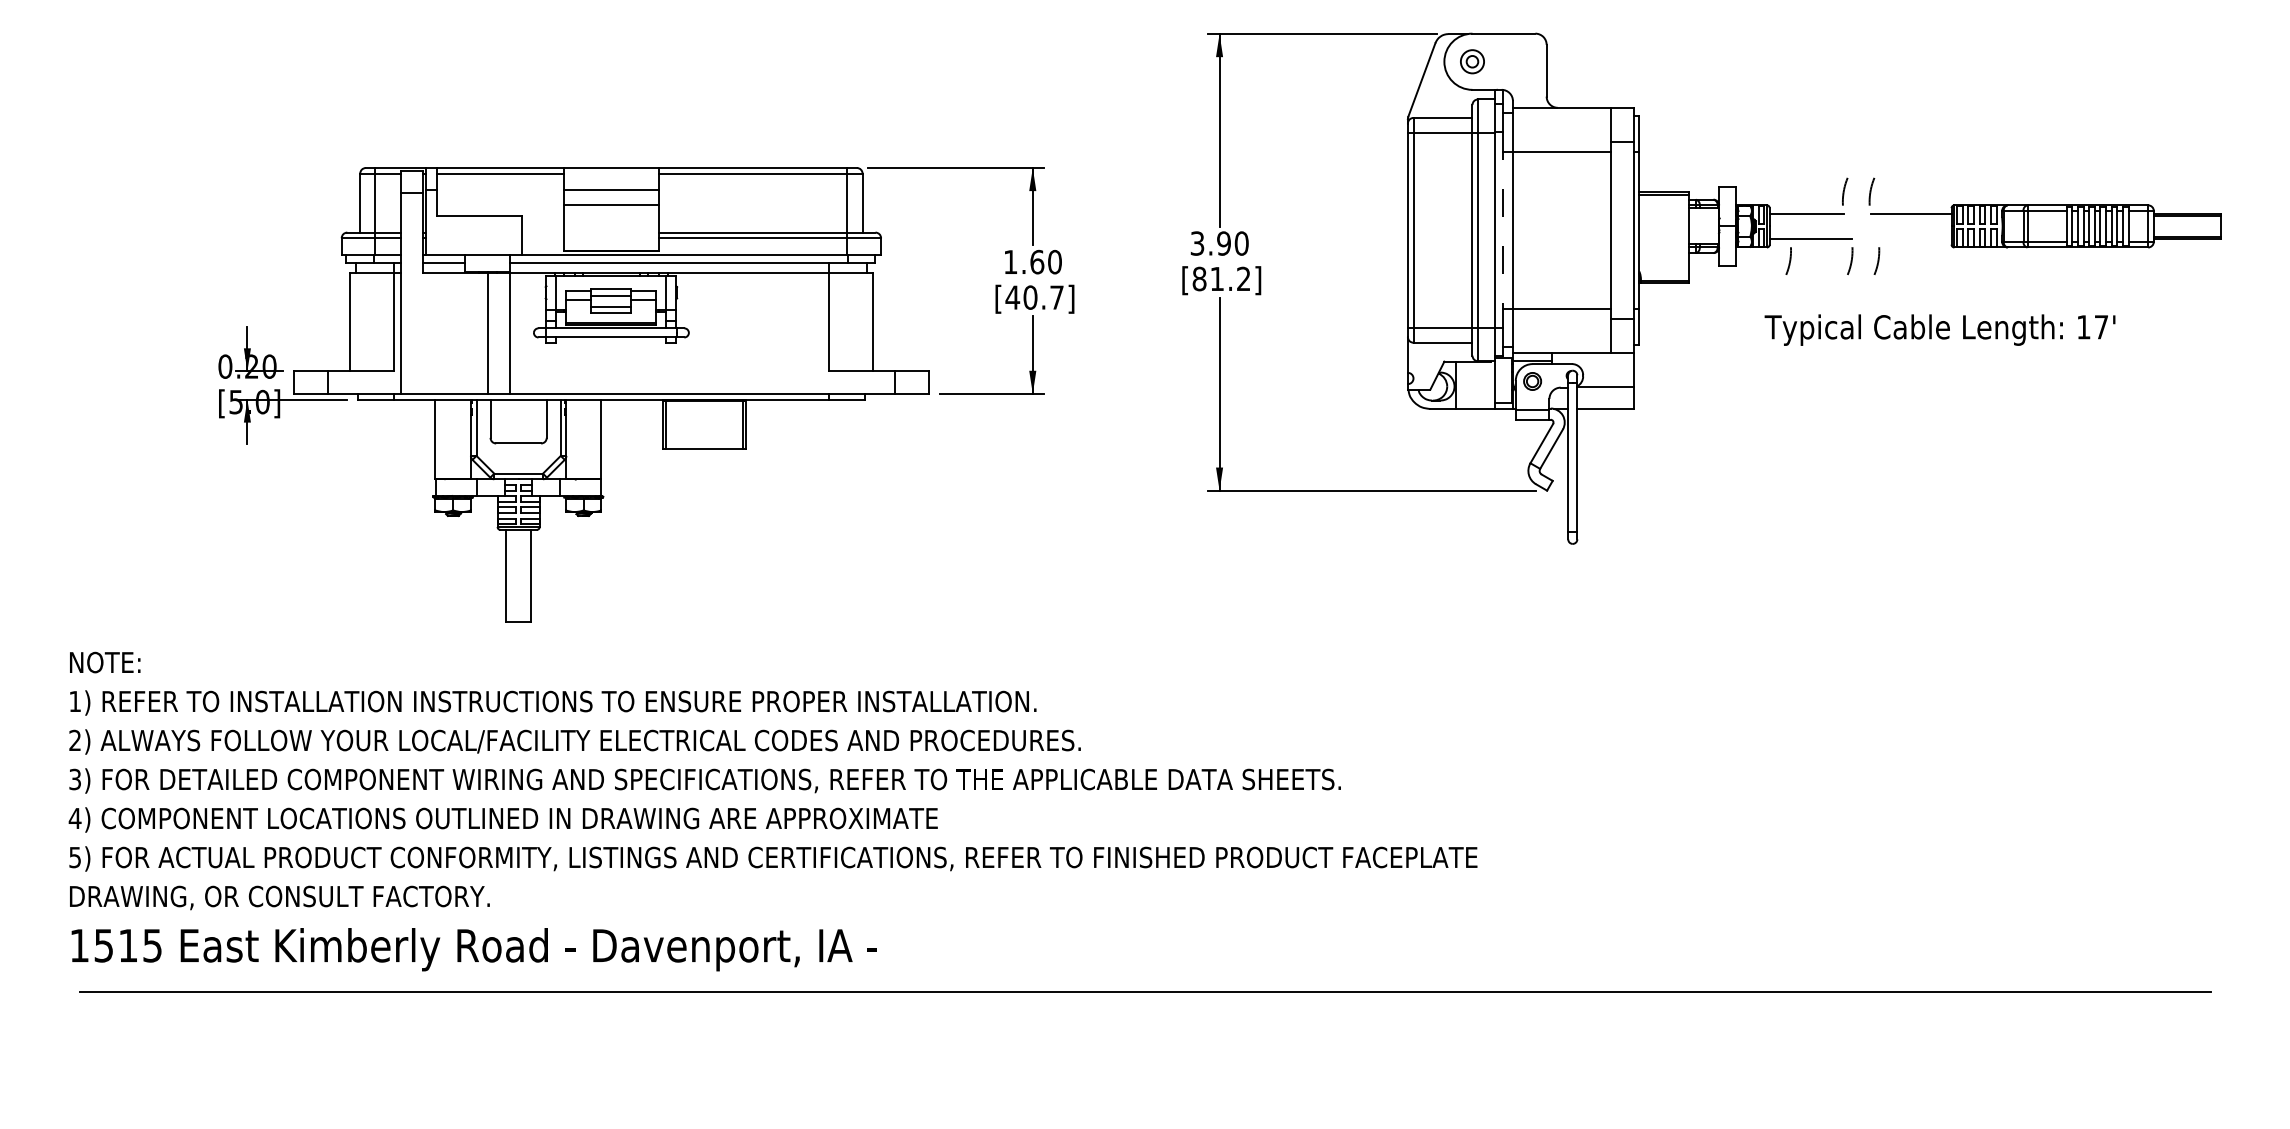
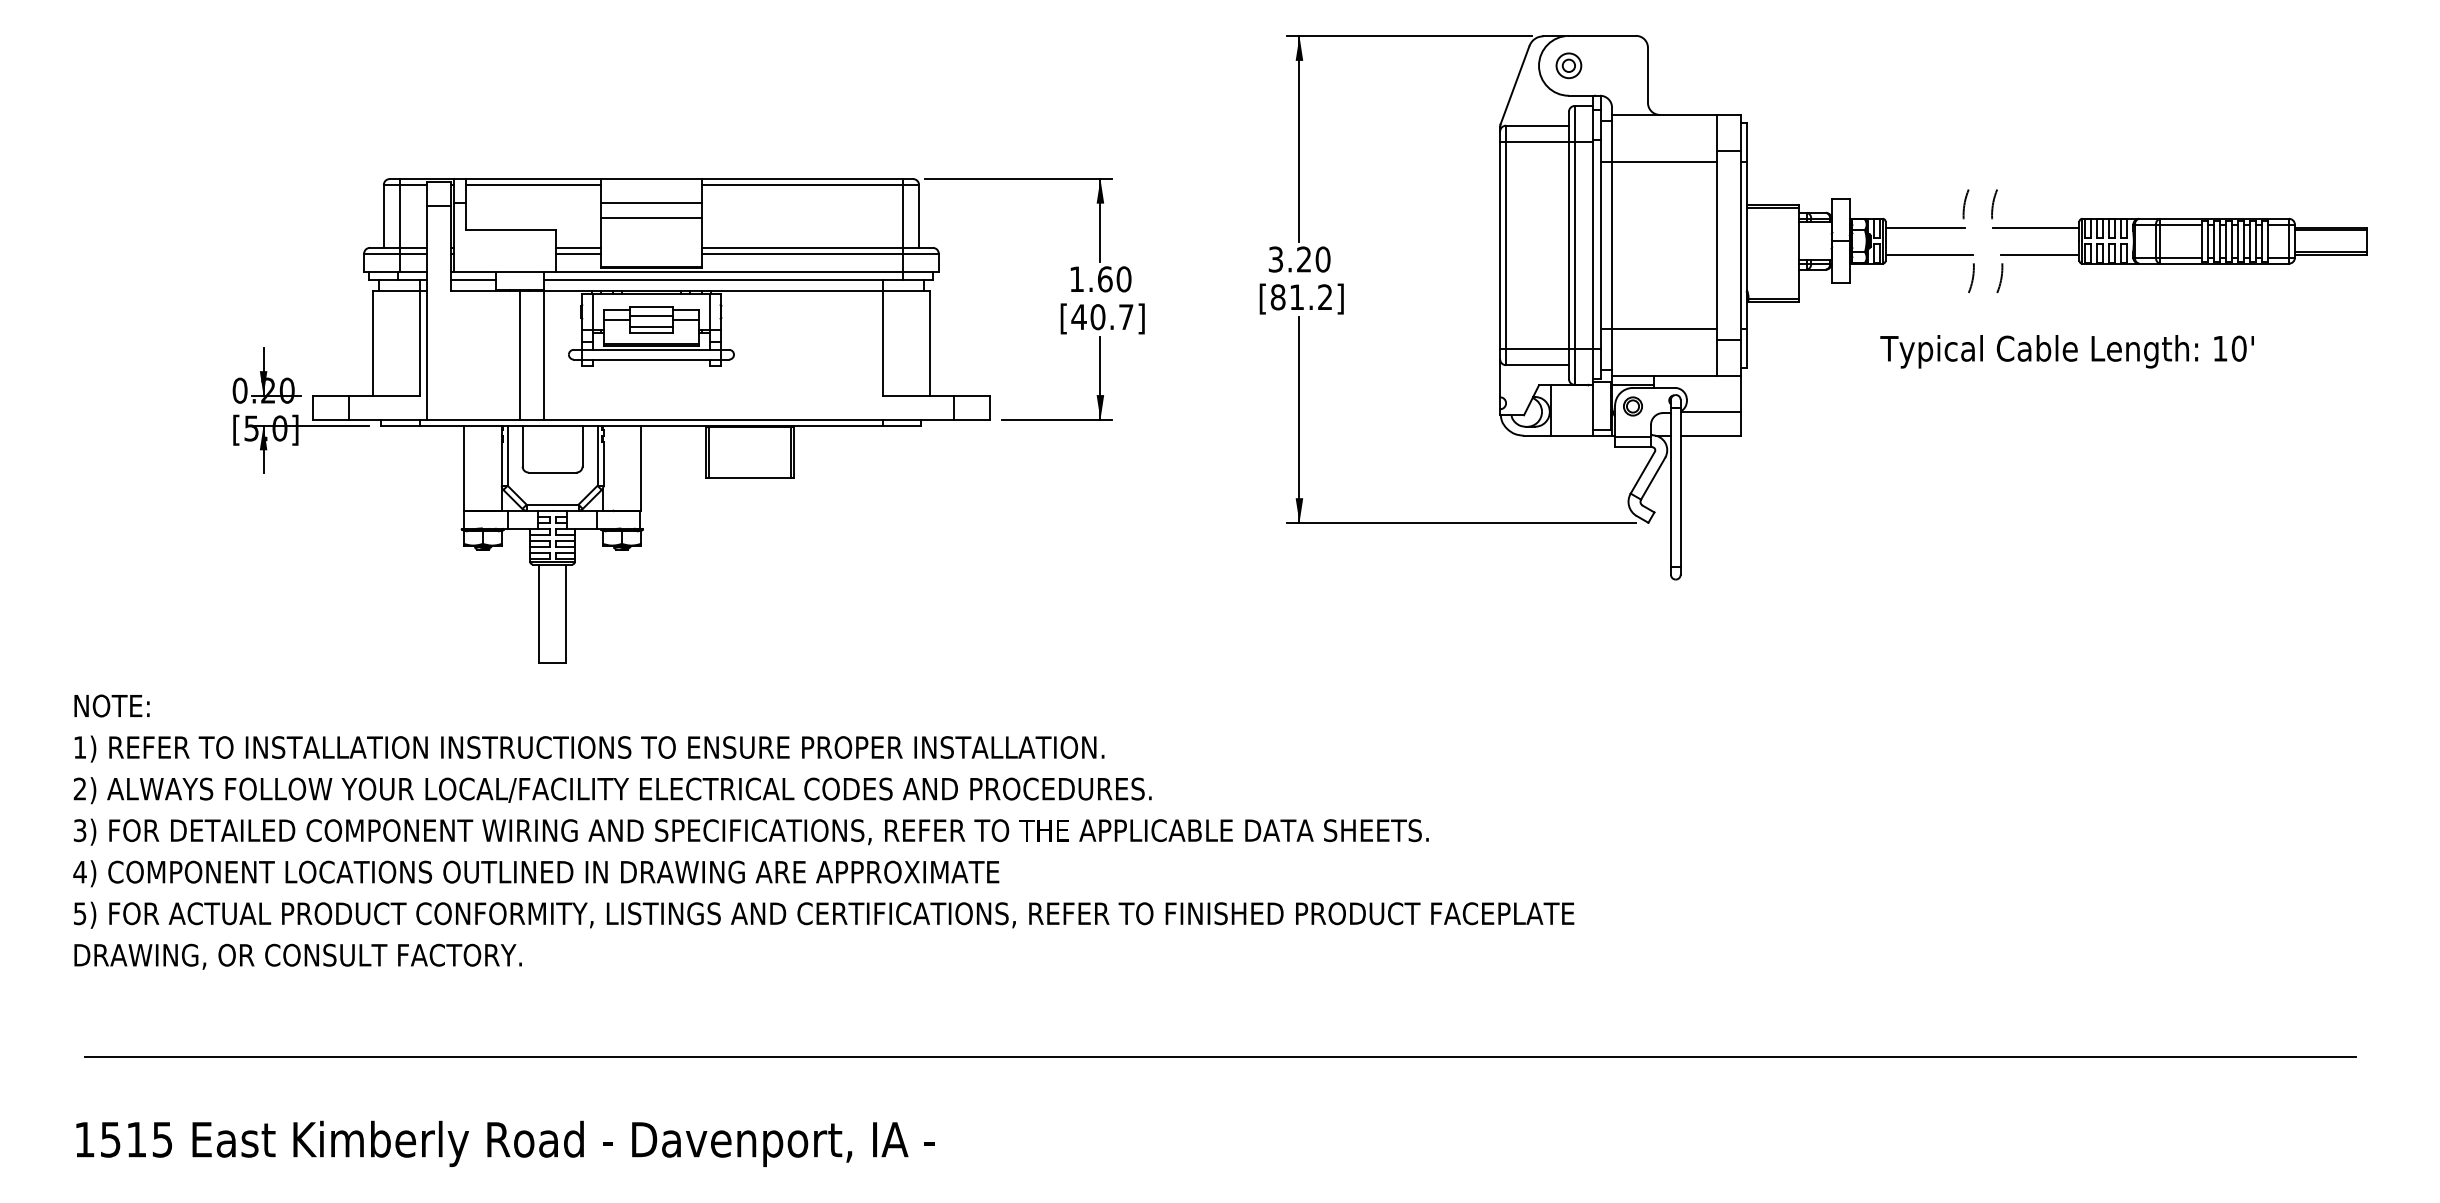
line: (1503, 230) -> (1601, 245), dashed -> solid
line: (542, 232) -> (577, 247), added
line: (542, 237) -> (577, 253), added
line: (1915, 238) -> (2040, 254), added
text: (1223, 243) -> (1303, 259), 3.90 -> 3.20
arc: (1789, 260) -> (1906, 277), removed
text: (2100, 327) -> (2238, 348), 17' -> 10'
text: (474, 949) -> (505, 1143), moved

